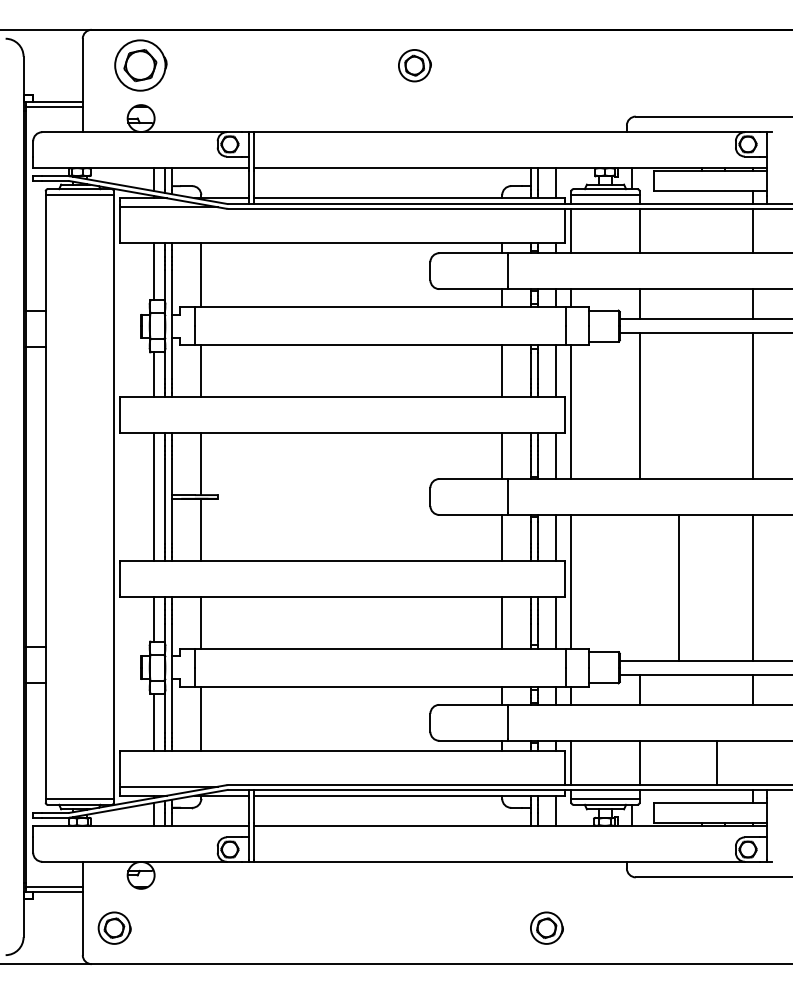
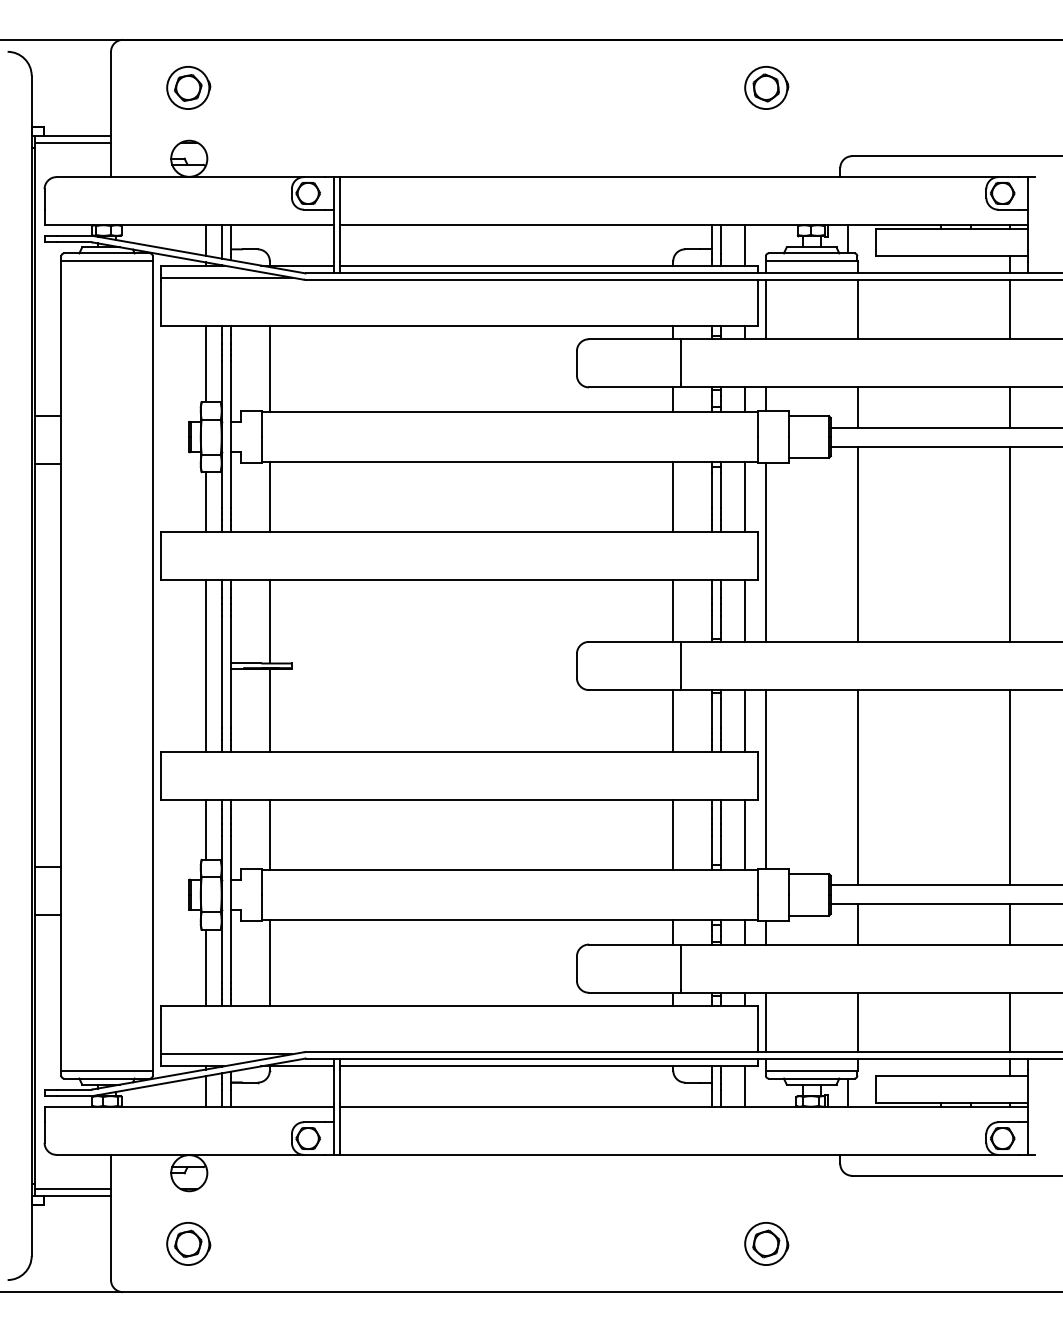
part: (140, 65) -> (188, 87), size x0.62
part: (414, 65) -> (766, 87), moved
line: (678, 587) -> (857, 787), moved
line: (717, 762) -> (1009, 1021), moved
part: (114, 927) -> (188, 1242), moved
part: (546, 927) -> (766, 1242), moved

